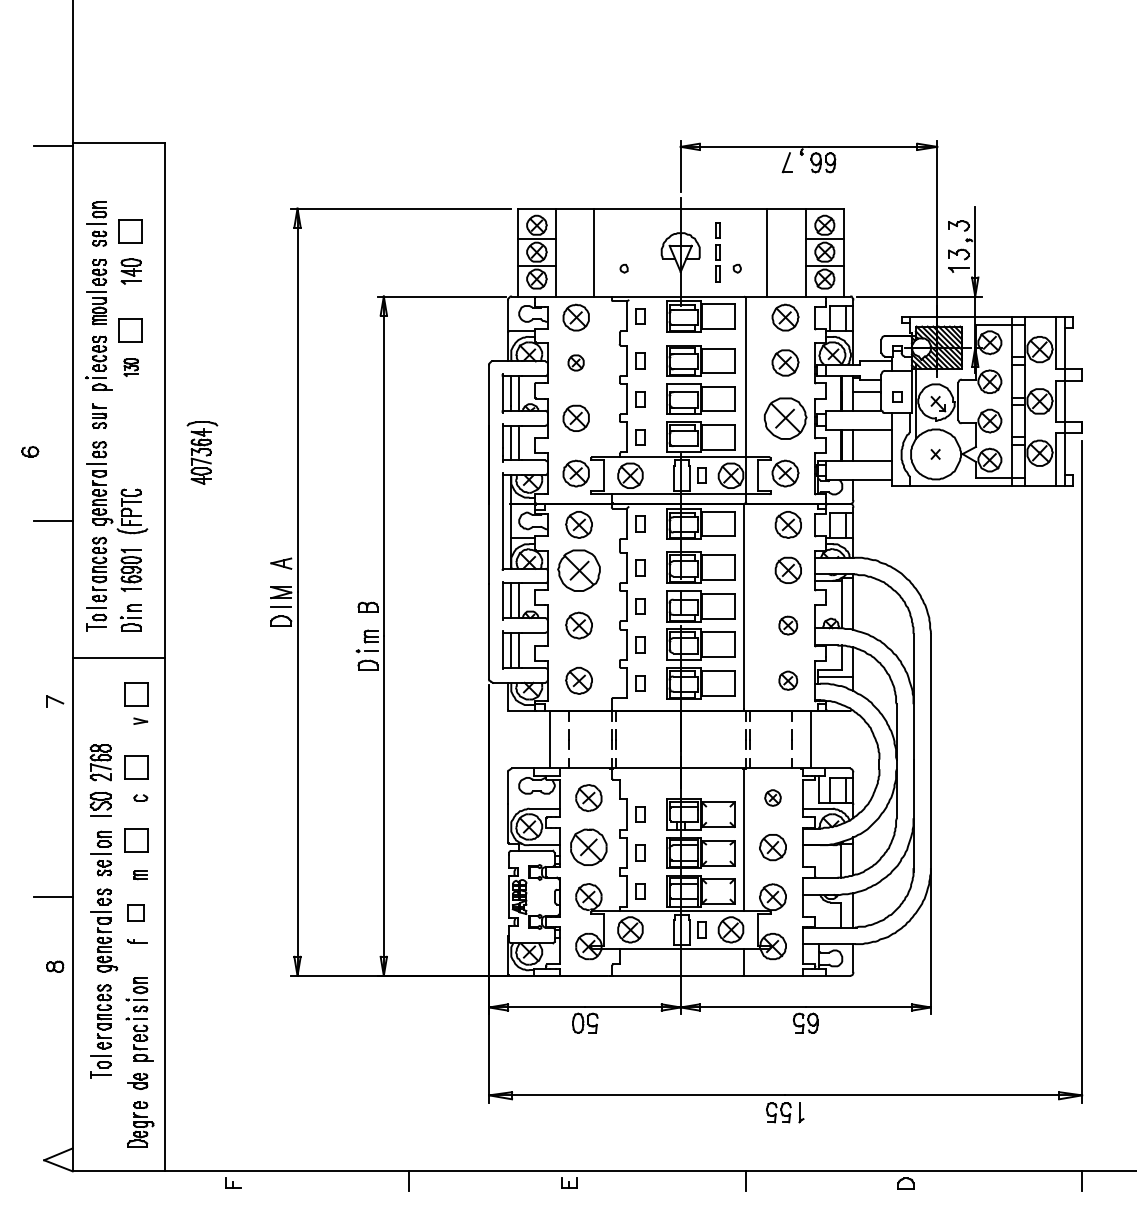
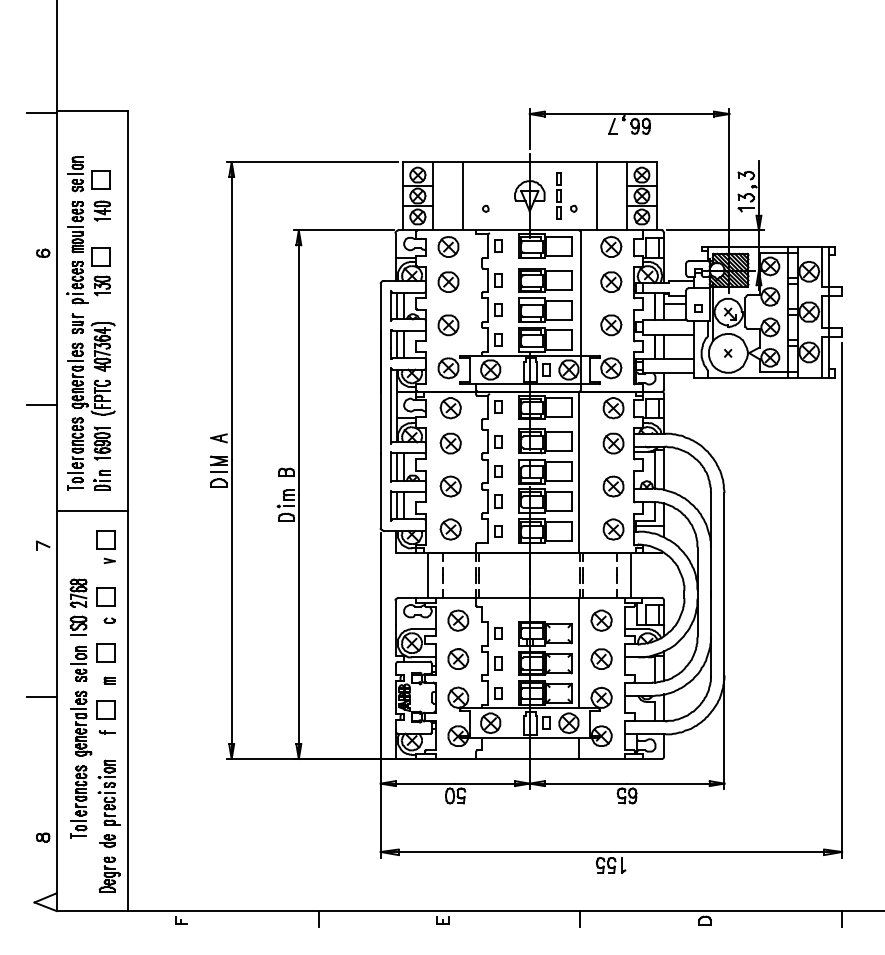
part: (575, 362) -> (447, 281), size x1.67
part: (130, 367) -> (101, 285), size x1.43
part: (785, 417) -> (611, 324), size x0.62
part: (30, 451) -> (43, 253), moved
part: (202, 452) -> (103, 346), moved
part: (578, 569) -> (450, 442), size x0.62
part: (787, 625) -> (612, 486), size x1.43
part: (787, 680) -> (612, 529), size x1.43
part: (772, 797) -> (601, 620), size x1.67
part: (588, 847) -> (458, 659), size x0.71
part: (136, 912) -> (106, 709), size x1.43
part: (55, 966) -> (43, 837), moved

